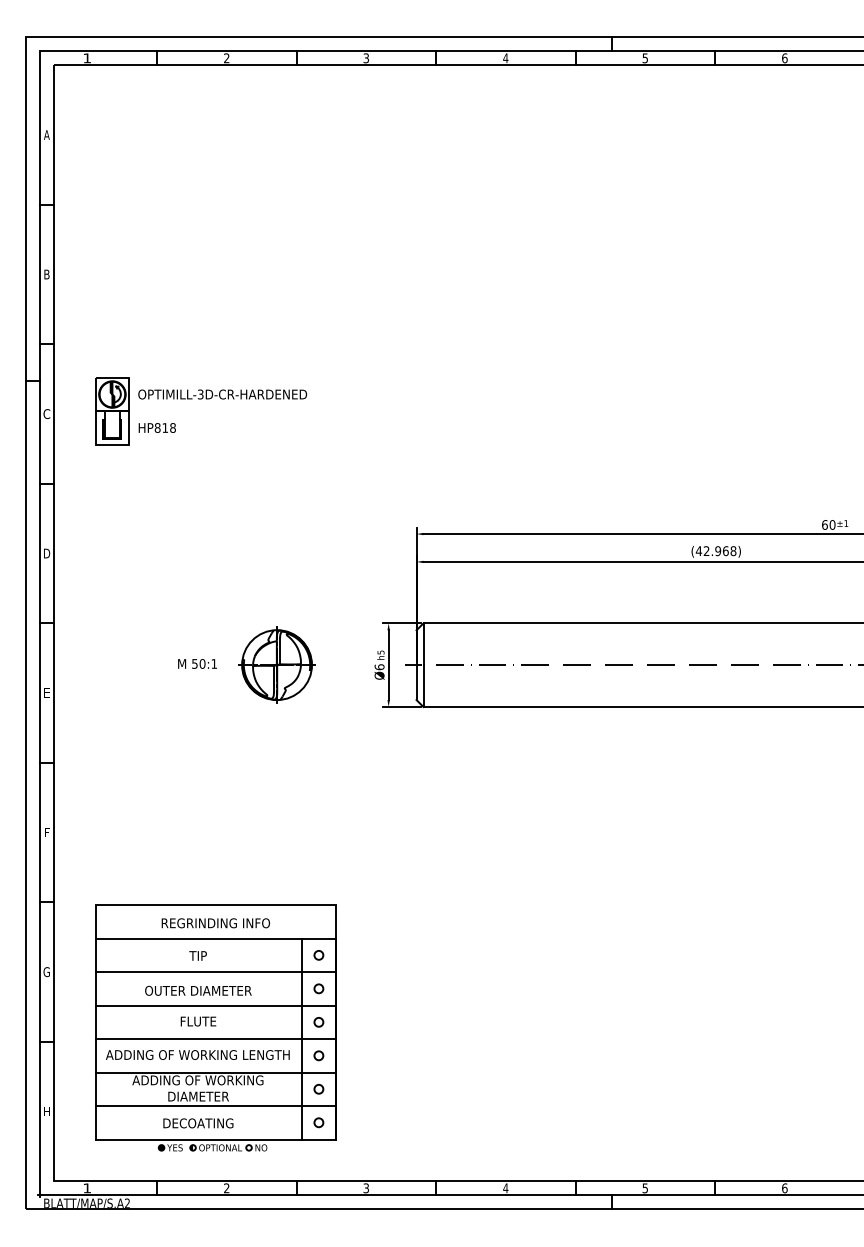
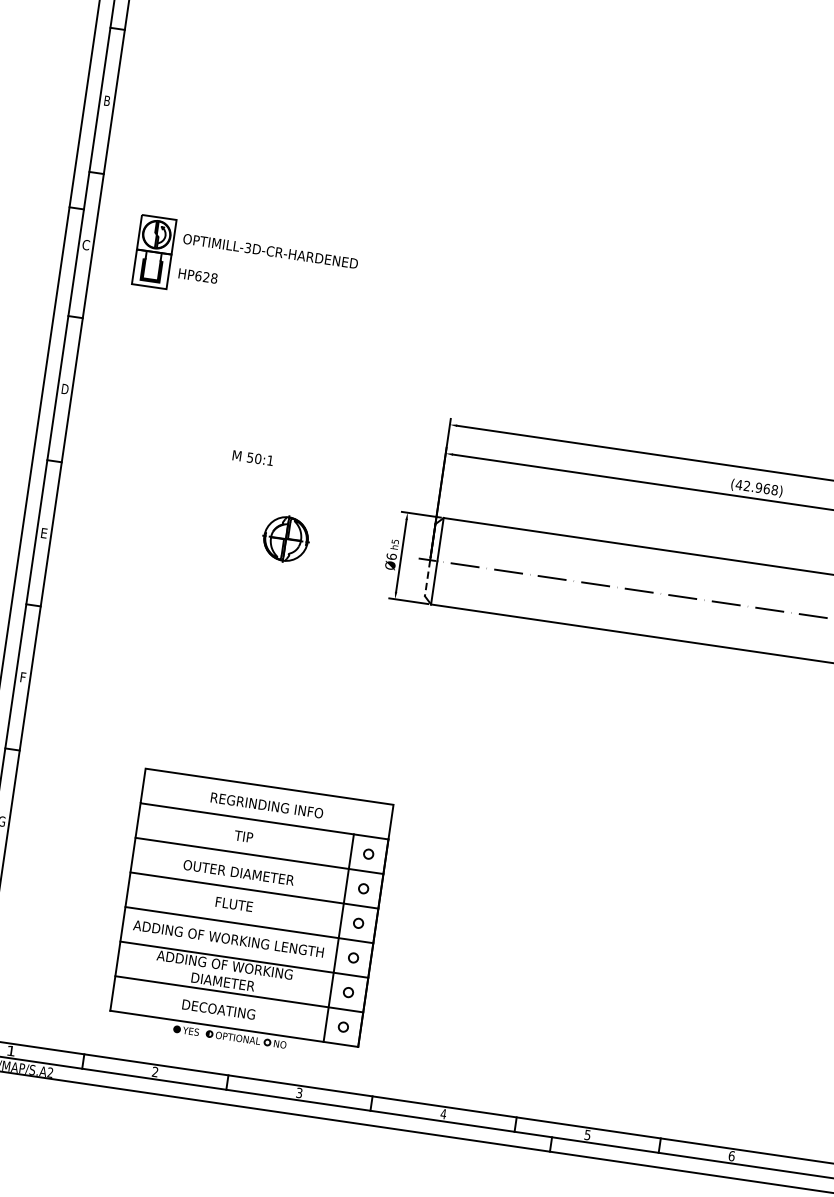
text: (160, 427) -> (201, 276), HP818 -> HP628
text: (197, 663) -> (253, 457), moved
part: (276, 664) -> (285, 538), size x0.6
line: (416, 683) -> (427, 579), solid -> dashed
part: (215, 1027) -> (250, 913), moved

